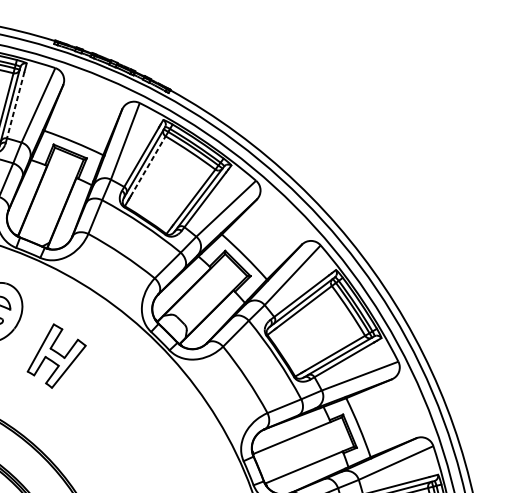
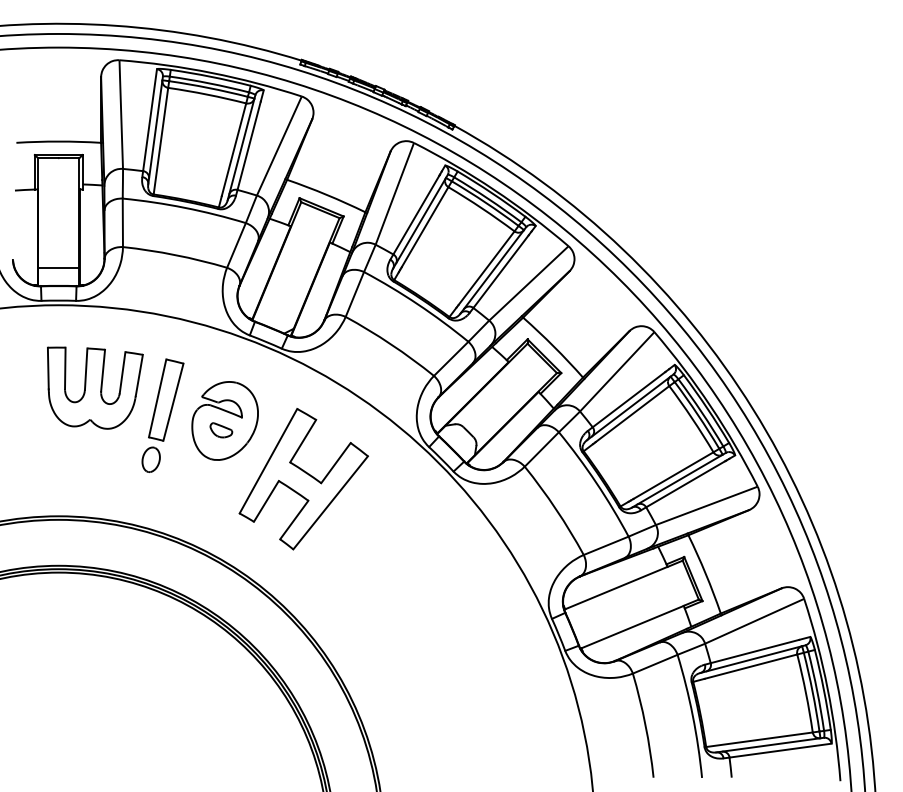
line: (15, 104) -> (249, 145), dashed -> solid
line: (148, 165) -> (425, 226), dashed -> solid
part: (56, 356) -> (303, 479), size x1.67

